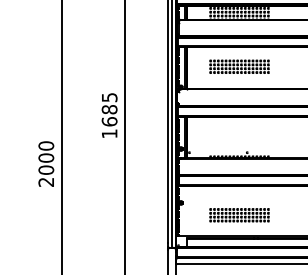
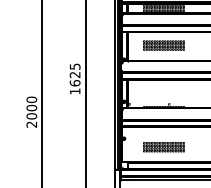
text: (108, 109) -> (74, 74), 1685 -> 1625

